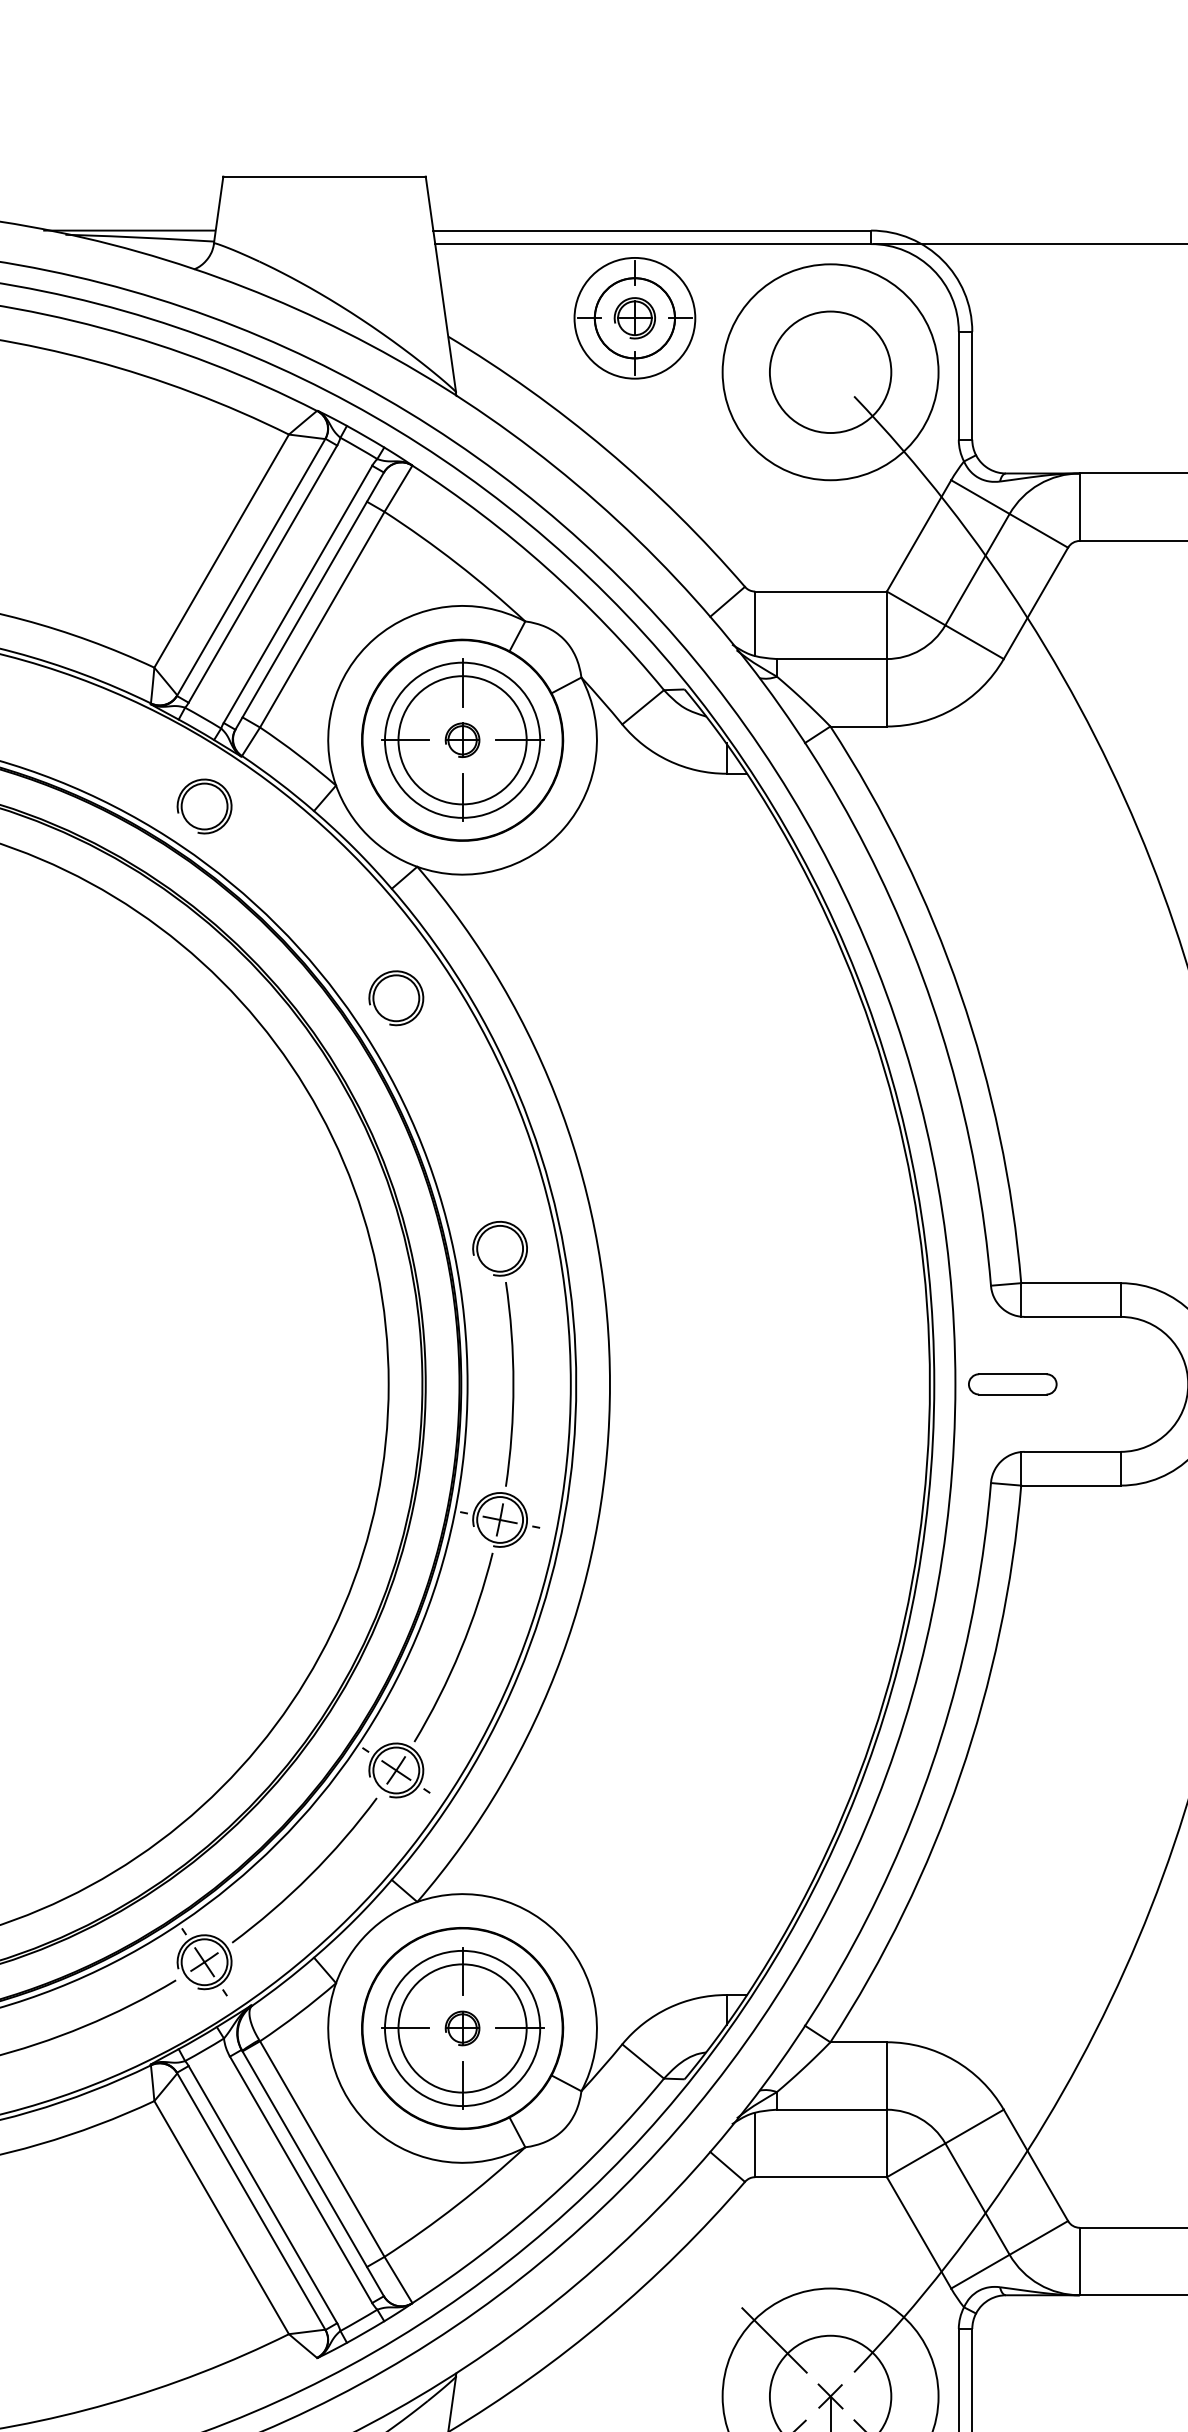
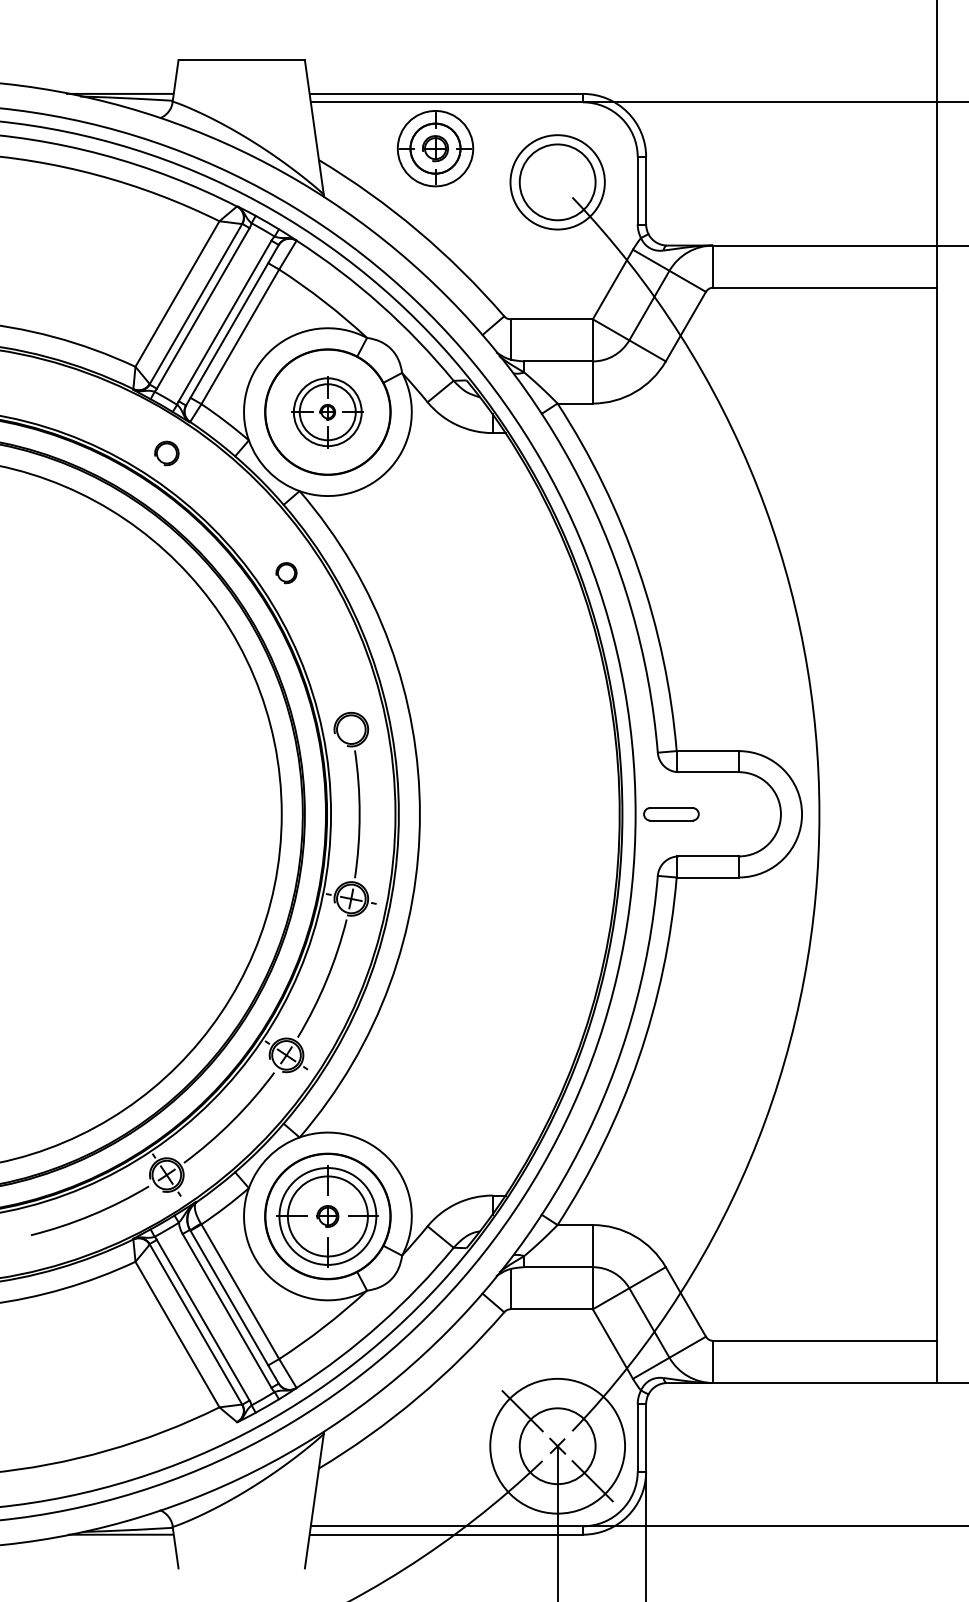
circle: (830, 370) -> (557, 181), size x0.7
part: (461, 740) -> (327, 412), size x0.7
part: (204, 806) -> (166, 453), size x0.7
part: (396, 997) -> (286, 572), size x0.6

